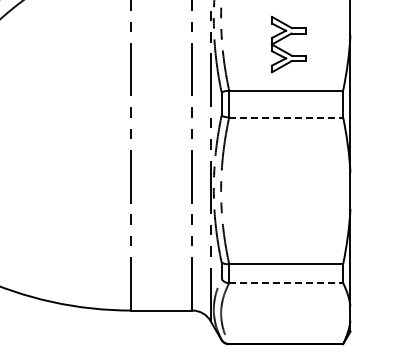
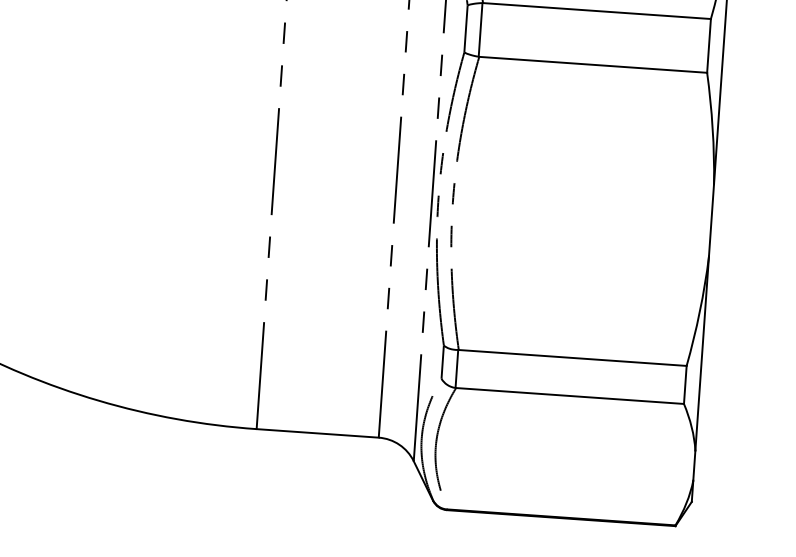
line: (286, 117) -> (593, 64), dashed -> solid
line: (286, 283) -> (570, 396), dashed -> solid

